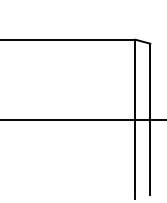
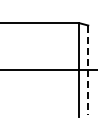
line: (150, 120) -> (88, 70), solid -> dashed

